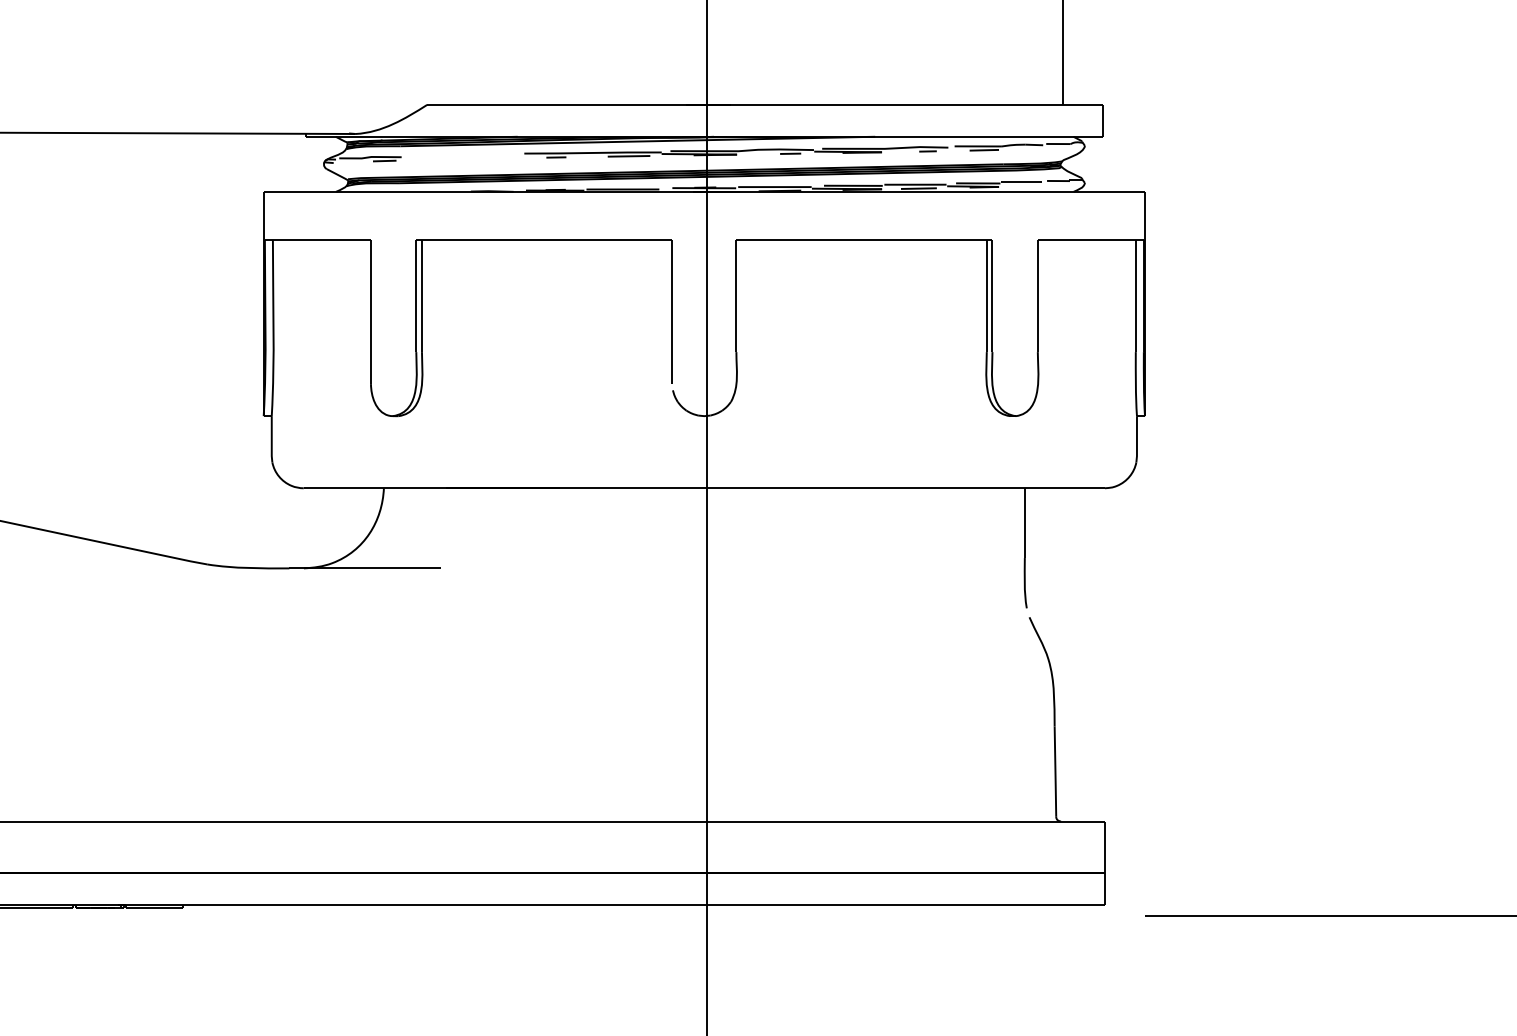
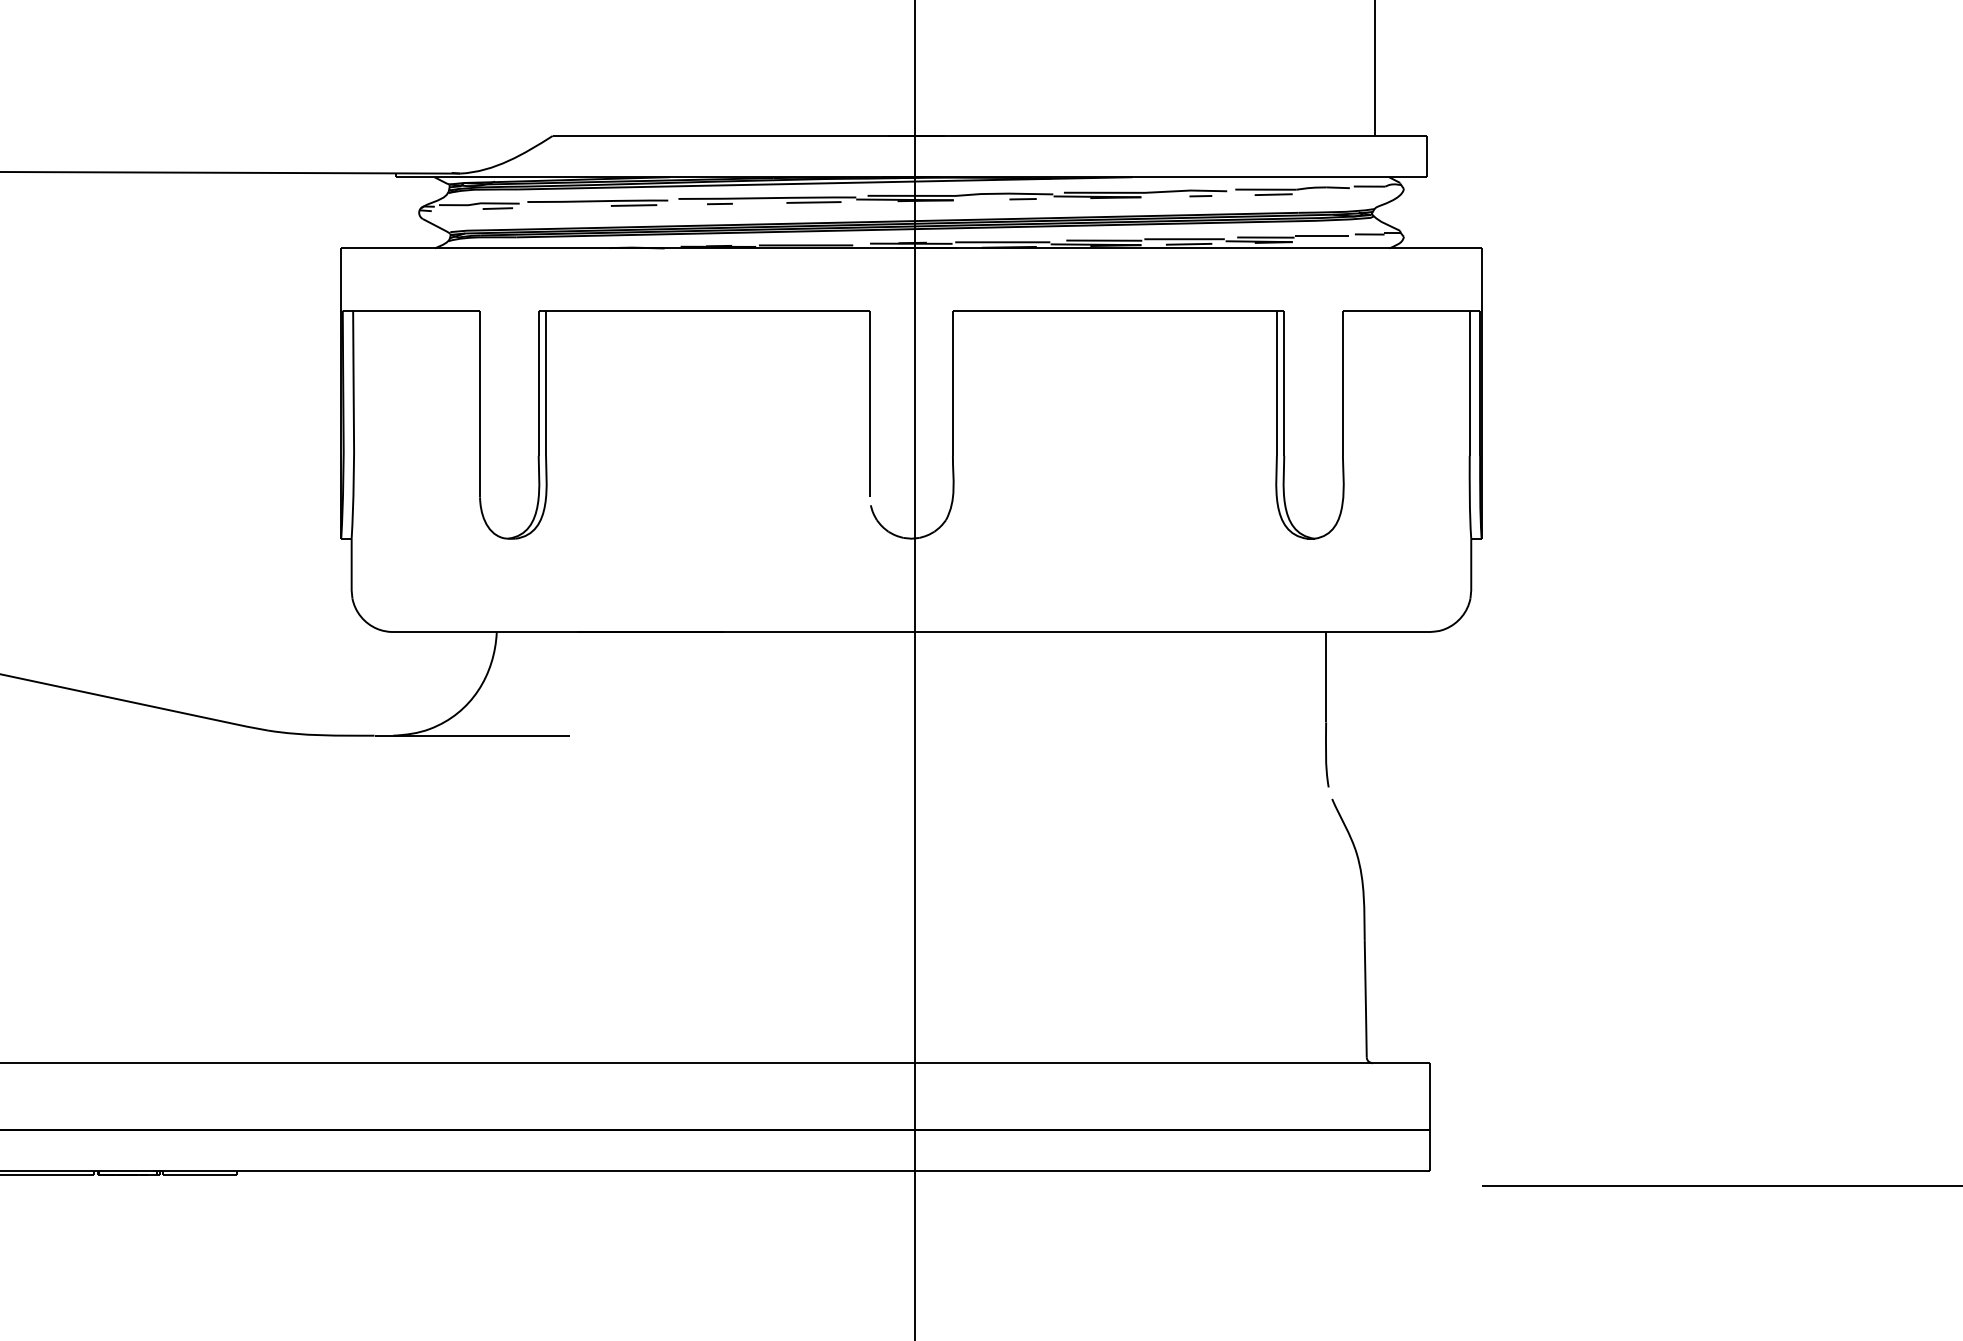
part: (461, 156) -> (597, 202), added

